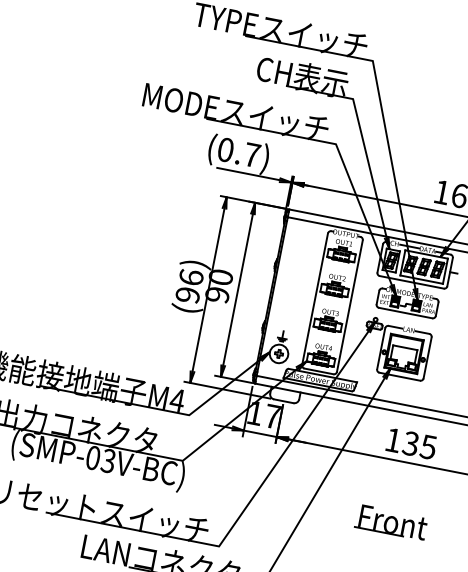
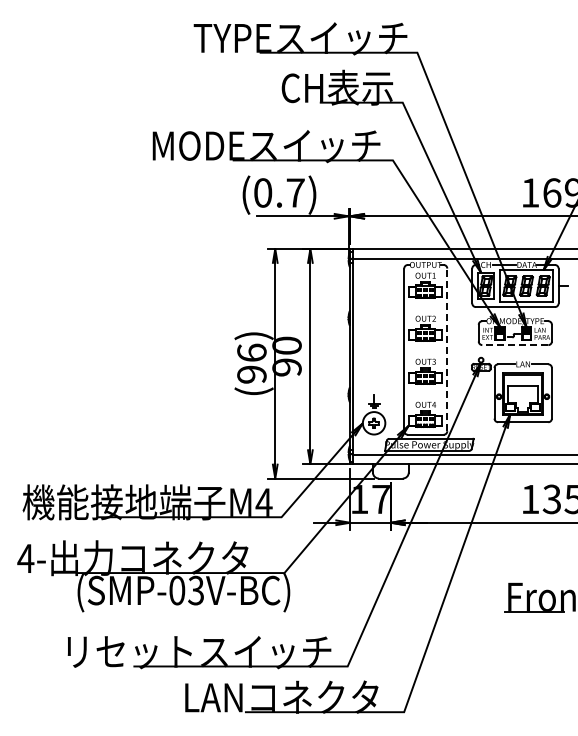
line: (350, 305) -> (447, 349), solid -> dashed
line: (404, 313) -> (514, 345), solid -> dashed

